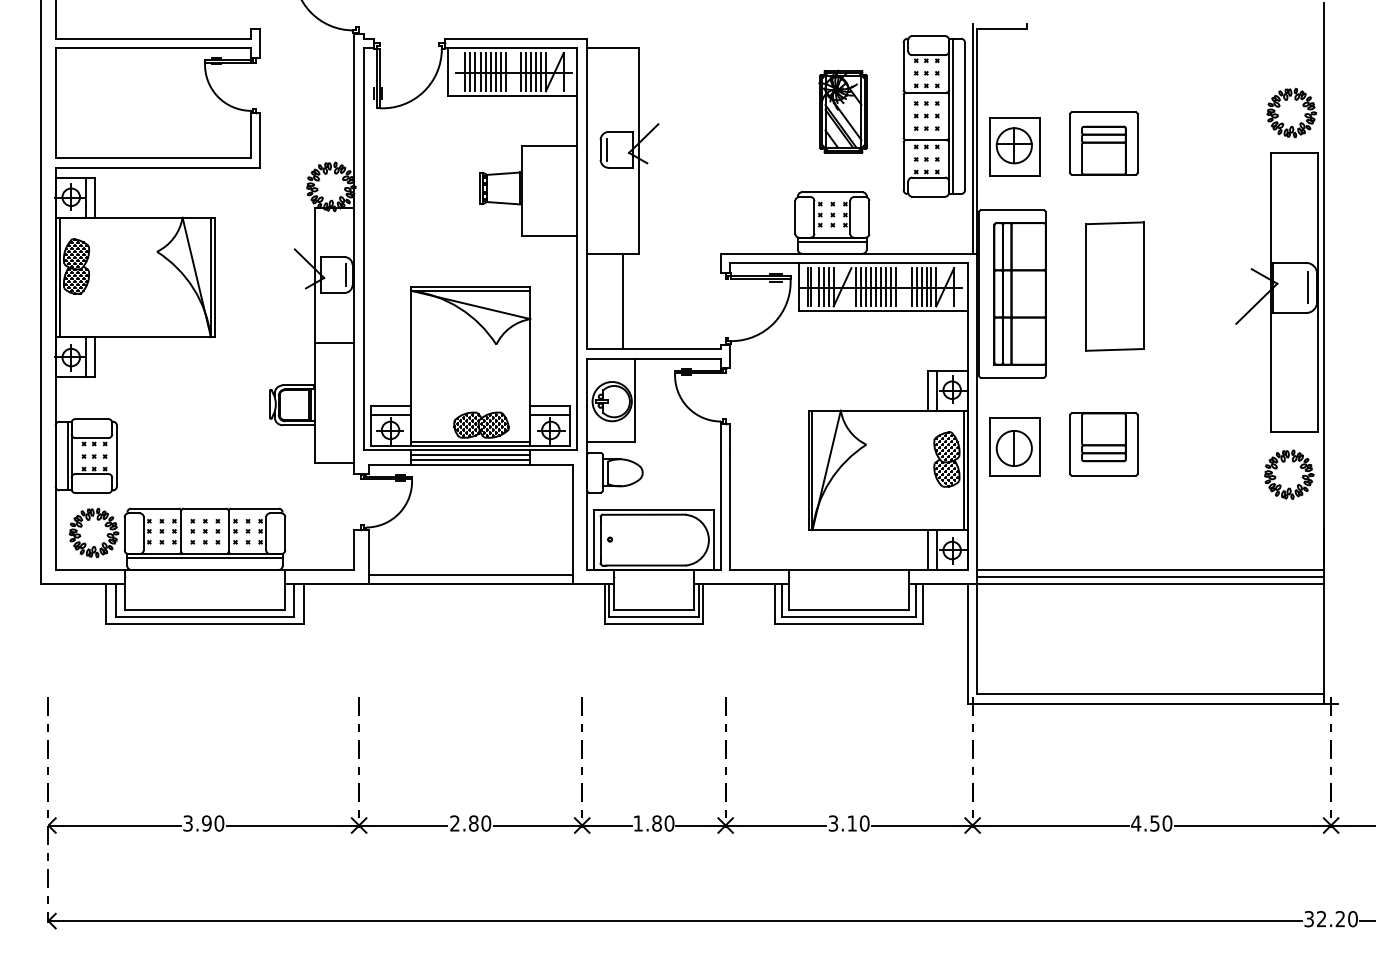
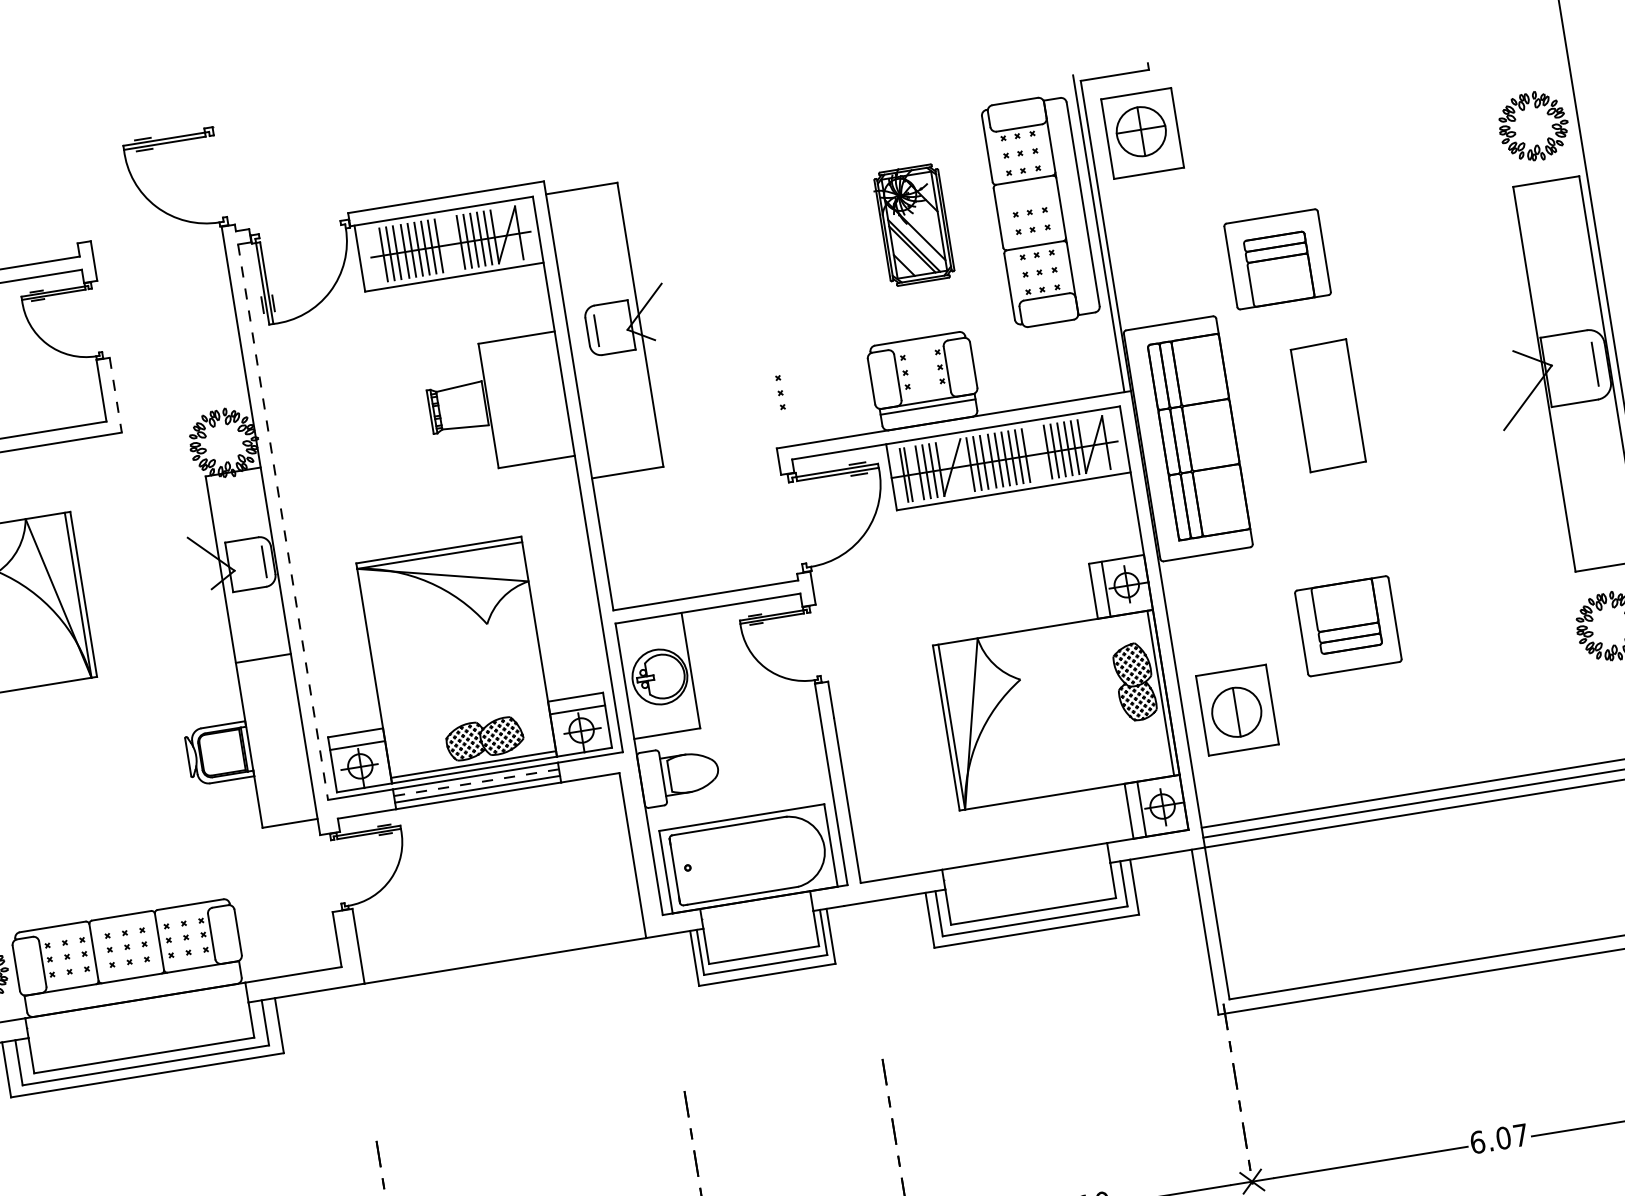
part: (926, 103) -> (1027, 195), removed
line: (953, 116) -> (1067, 207), removed
line: (260, 141) -> (116, 396), solid -> dashed
part: (1103, 143) -> (1277, 259), moved
part: (1014, 146) -> (1141, 132), moved
part: (832, 214) -> (780, 392), moved
line: (363, 249) -> (282, 522), solid -> dashed
part: (1114, 286) -> (1327, 405), size x0.7
line: (622, 301) -> (651, 536), removed
part: (1014, 446) -> (1236, 709), moved
line: (470, 455) -> (476, 783), solid -> dashed
line: (204, 558) -> (132, 984), removed
line: (470, 574) -> (502, 947), removed
text: (1151, 823) -> (1498, 1138), 4.50 -> 6.07

